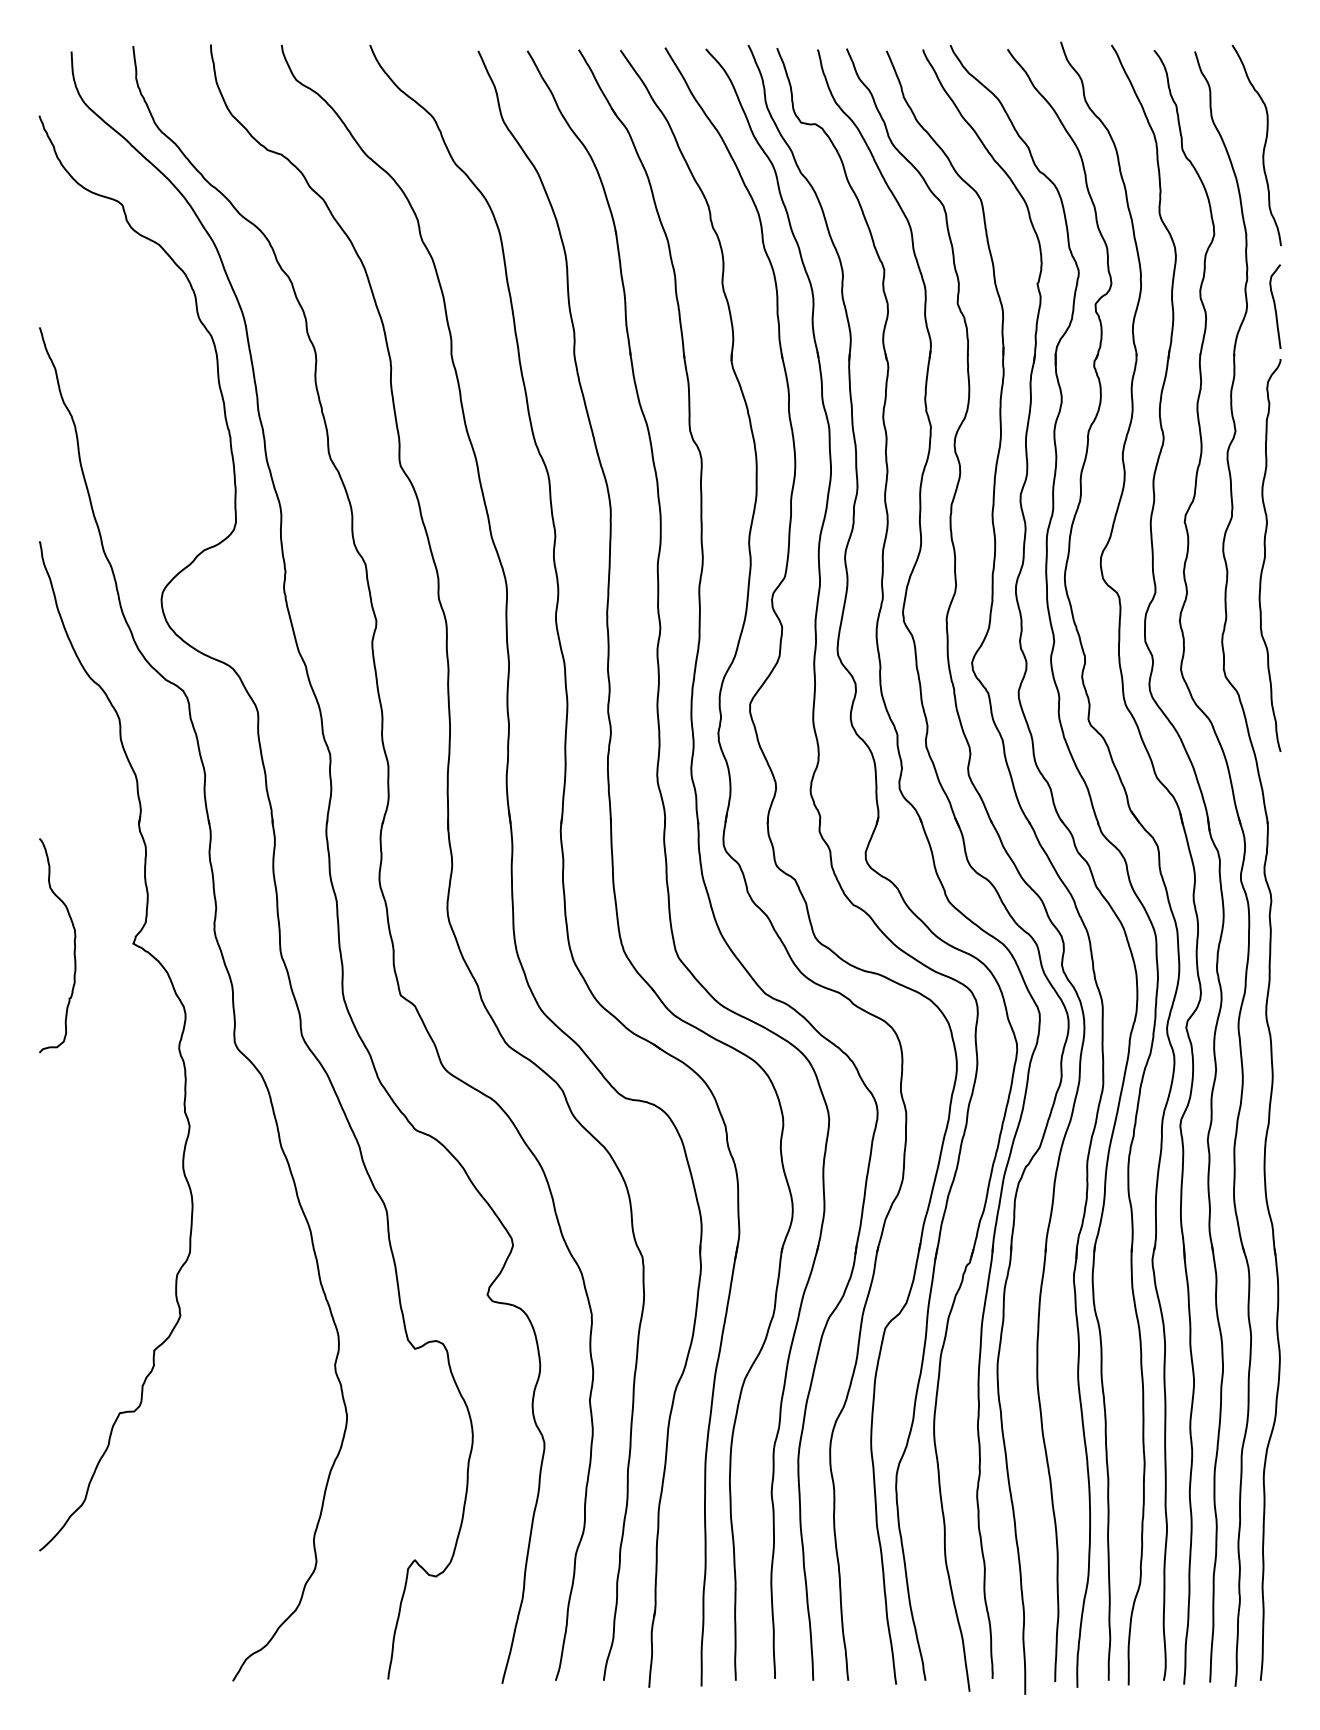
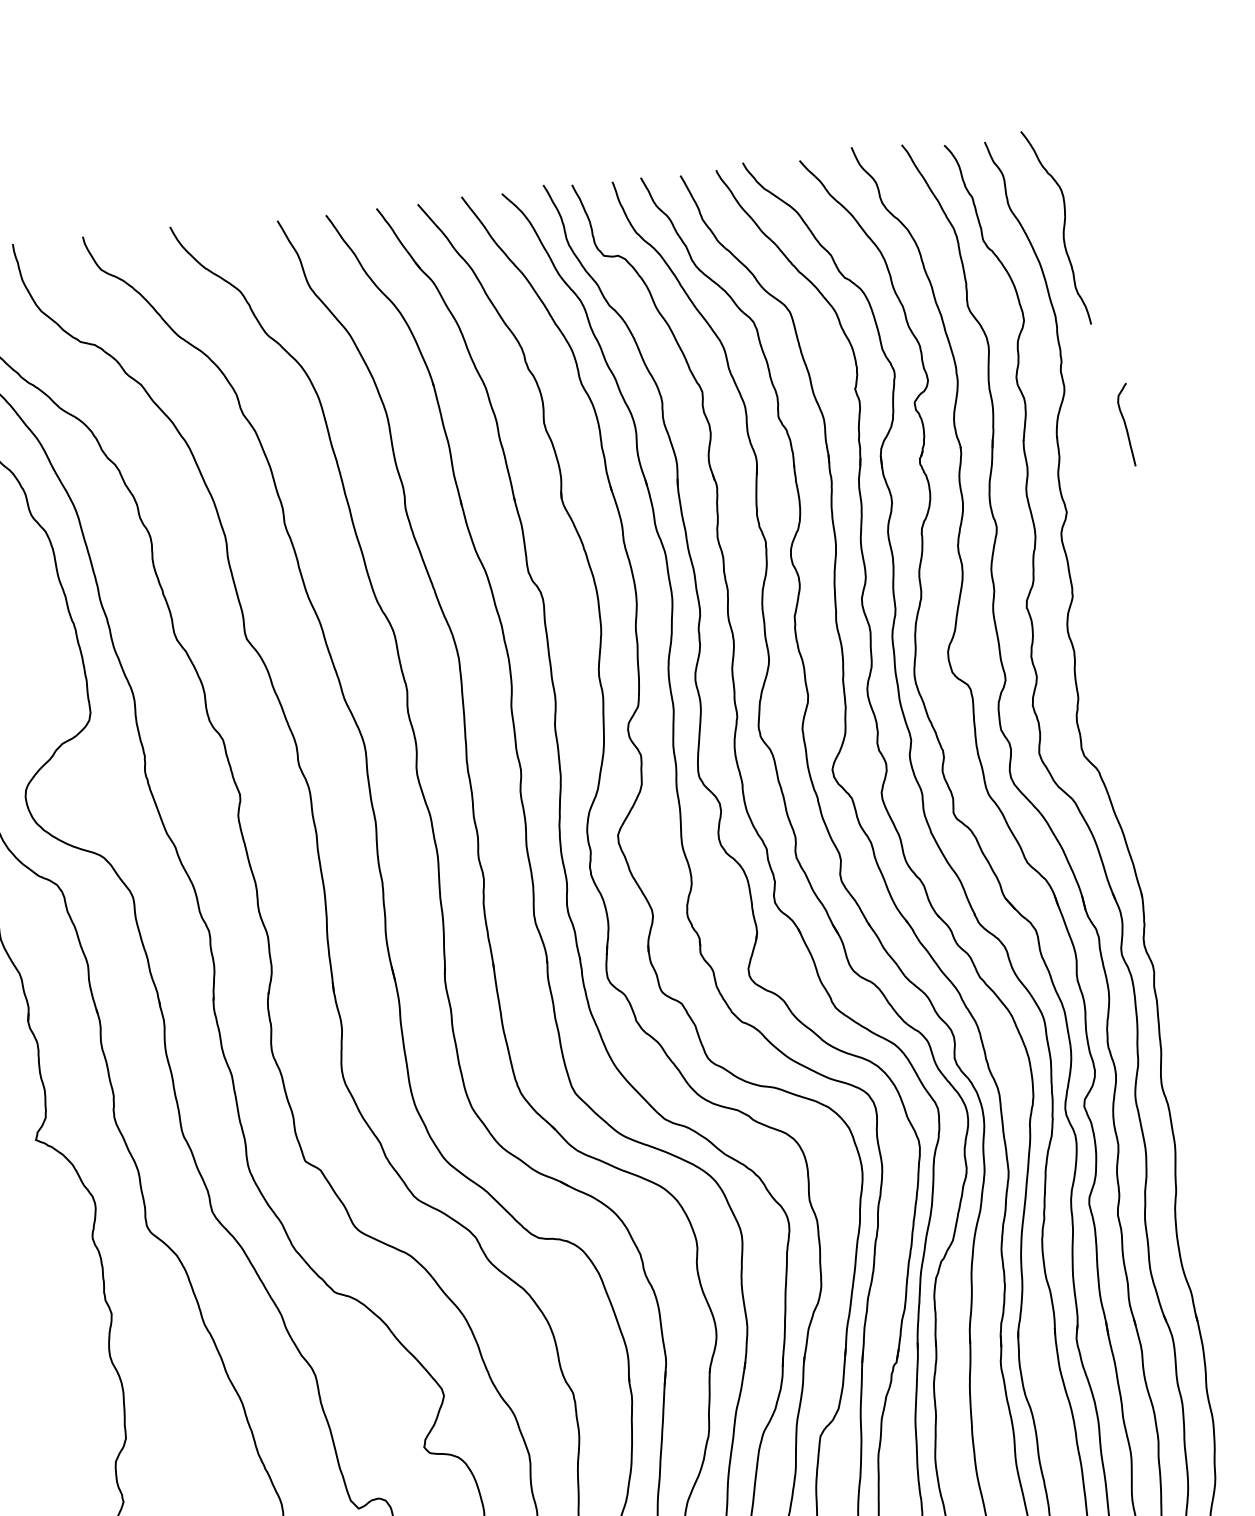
curve: (1275, 306) -> (1125, 424), moved
curve: (1265, 555) -> (1110, 631), removed

